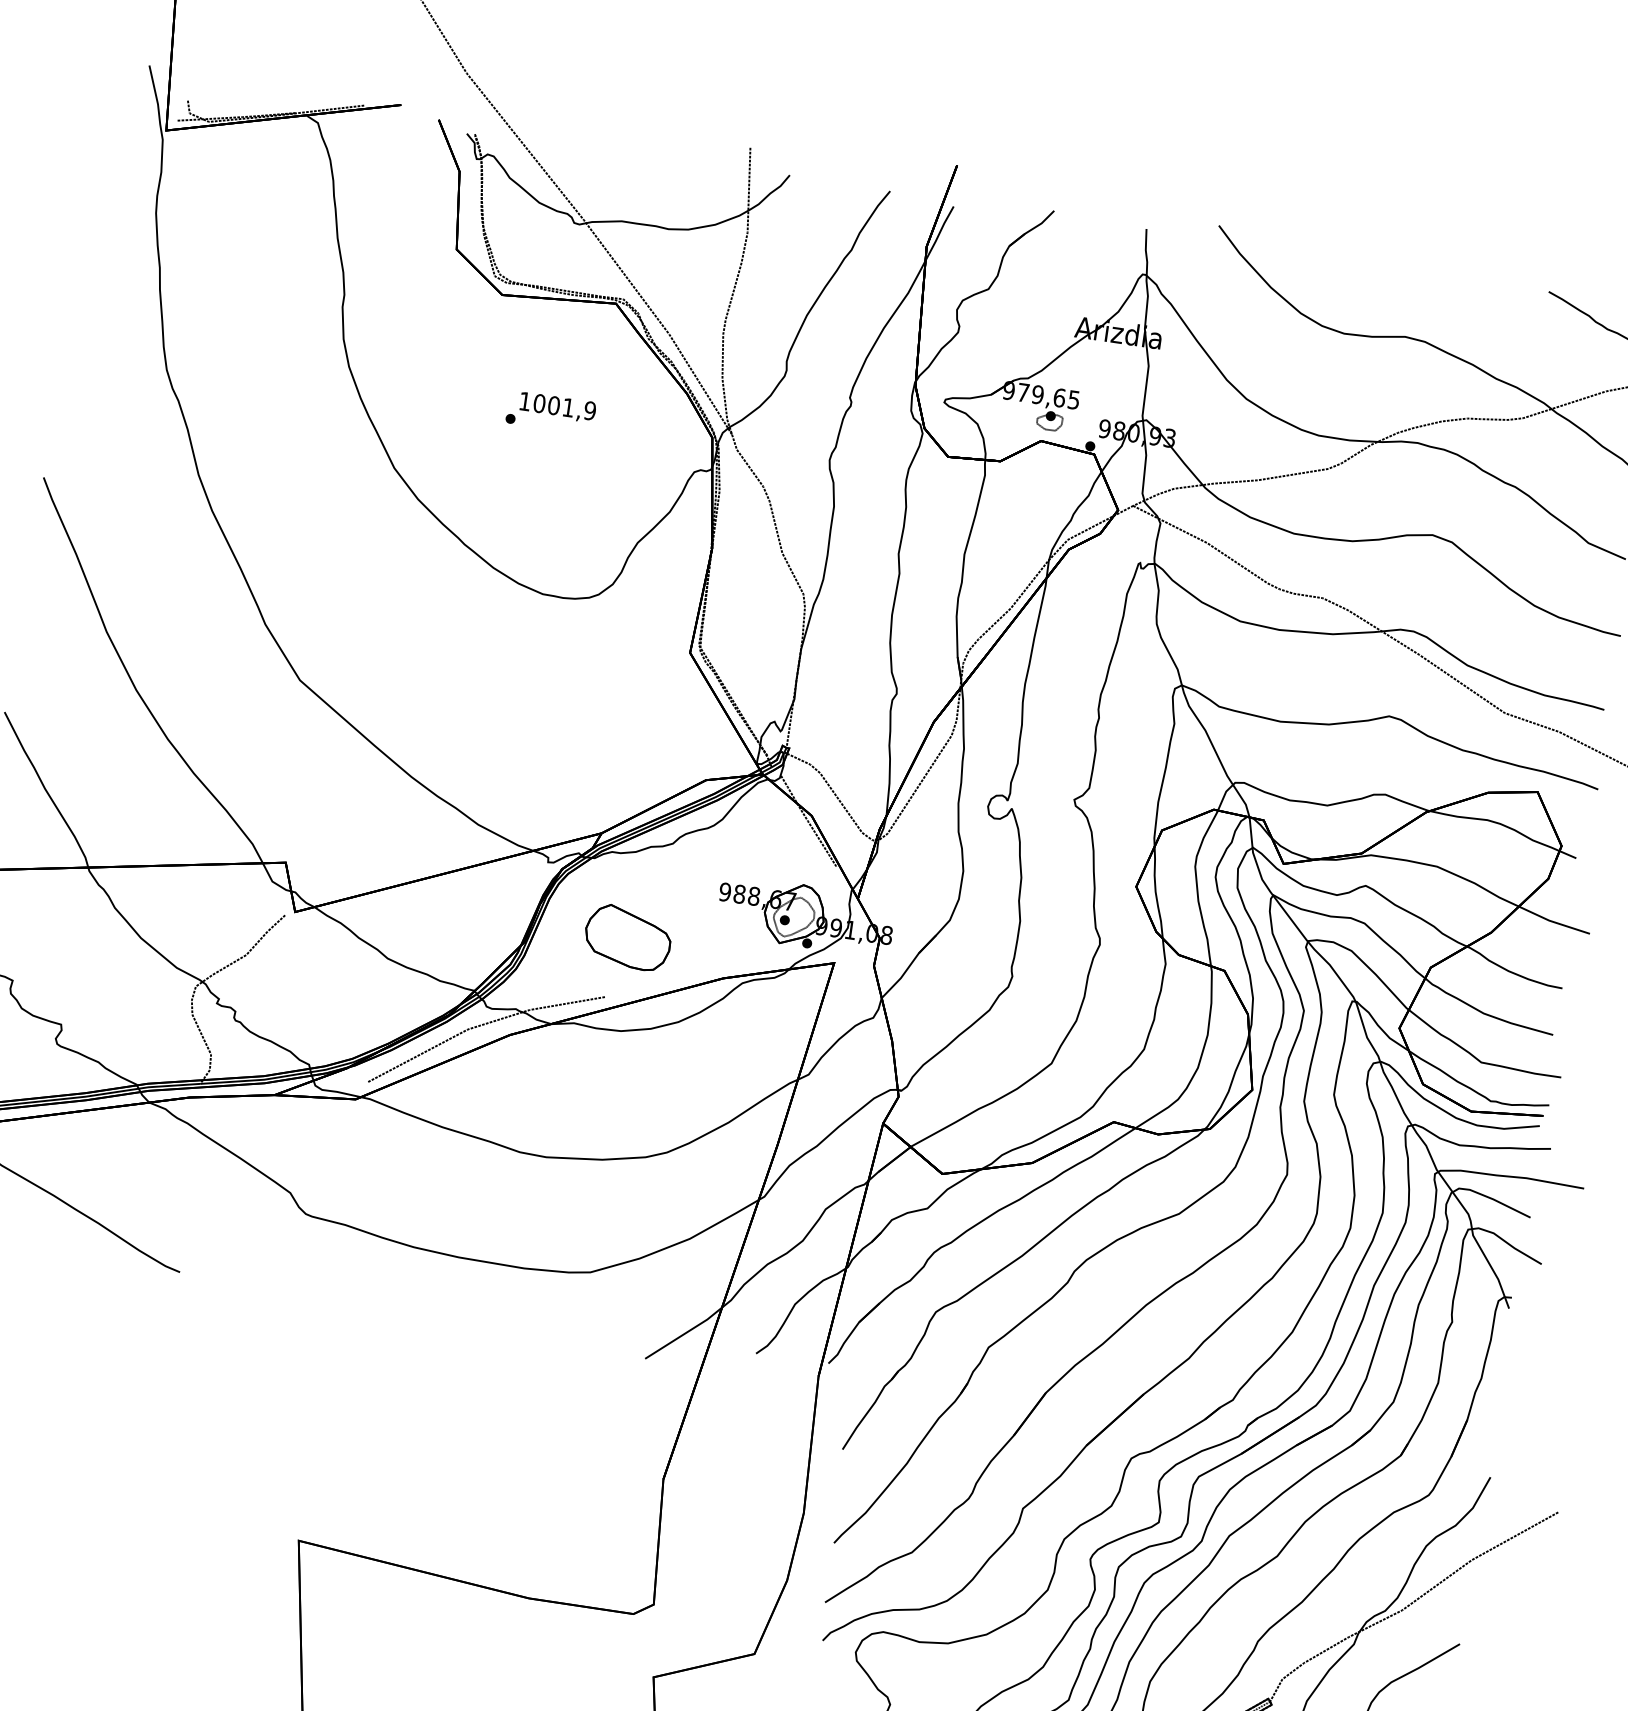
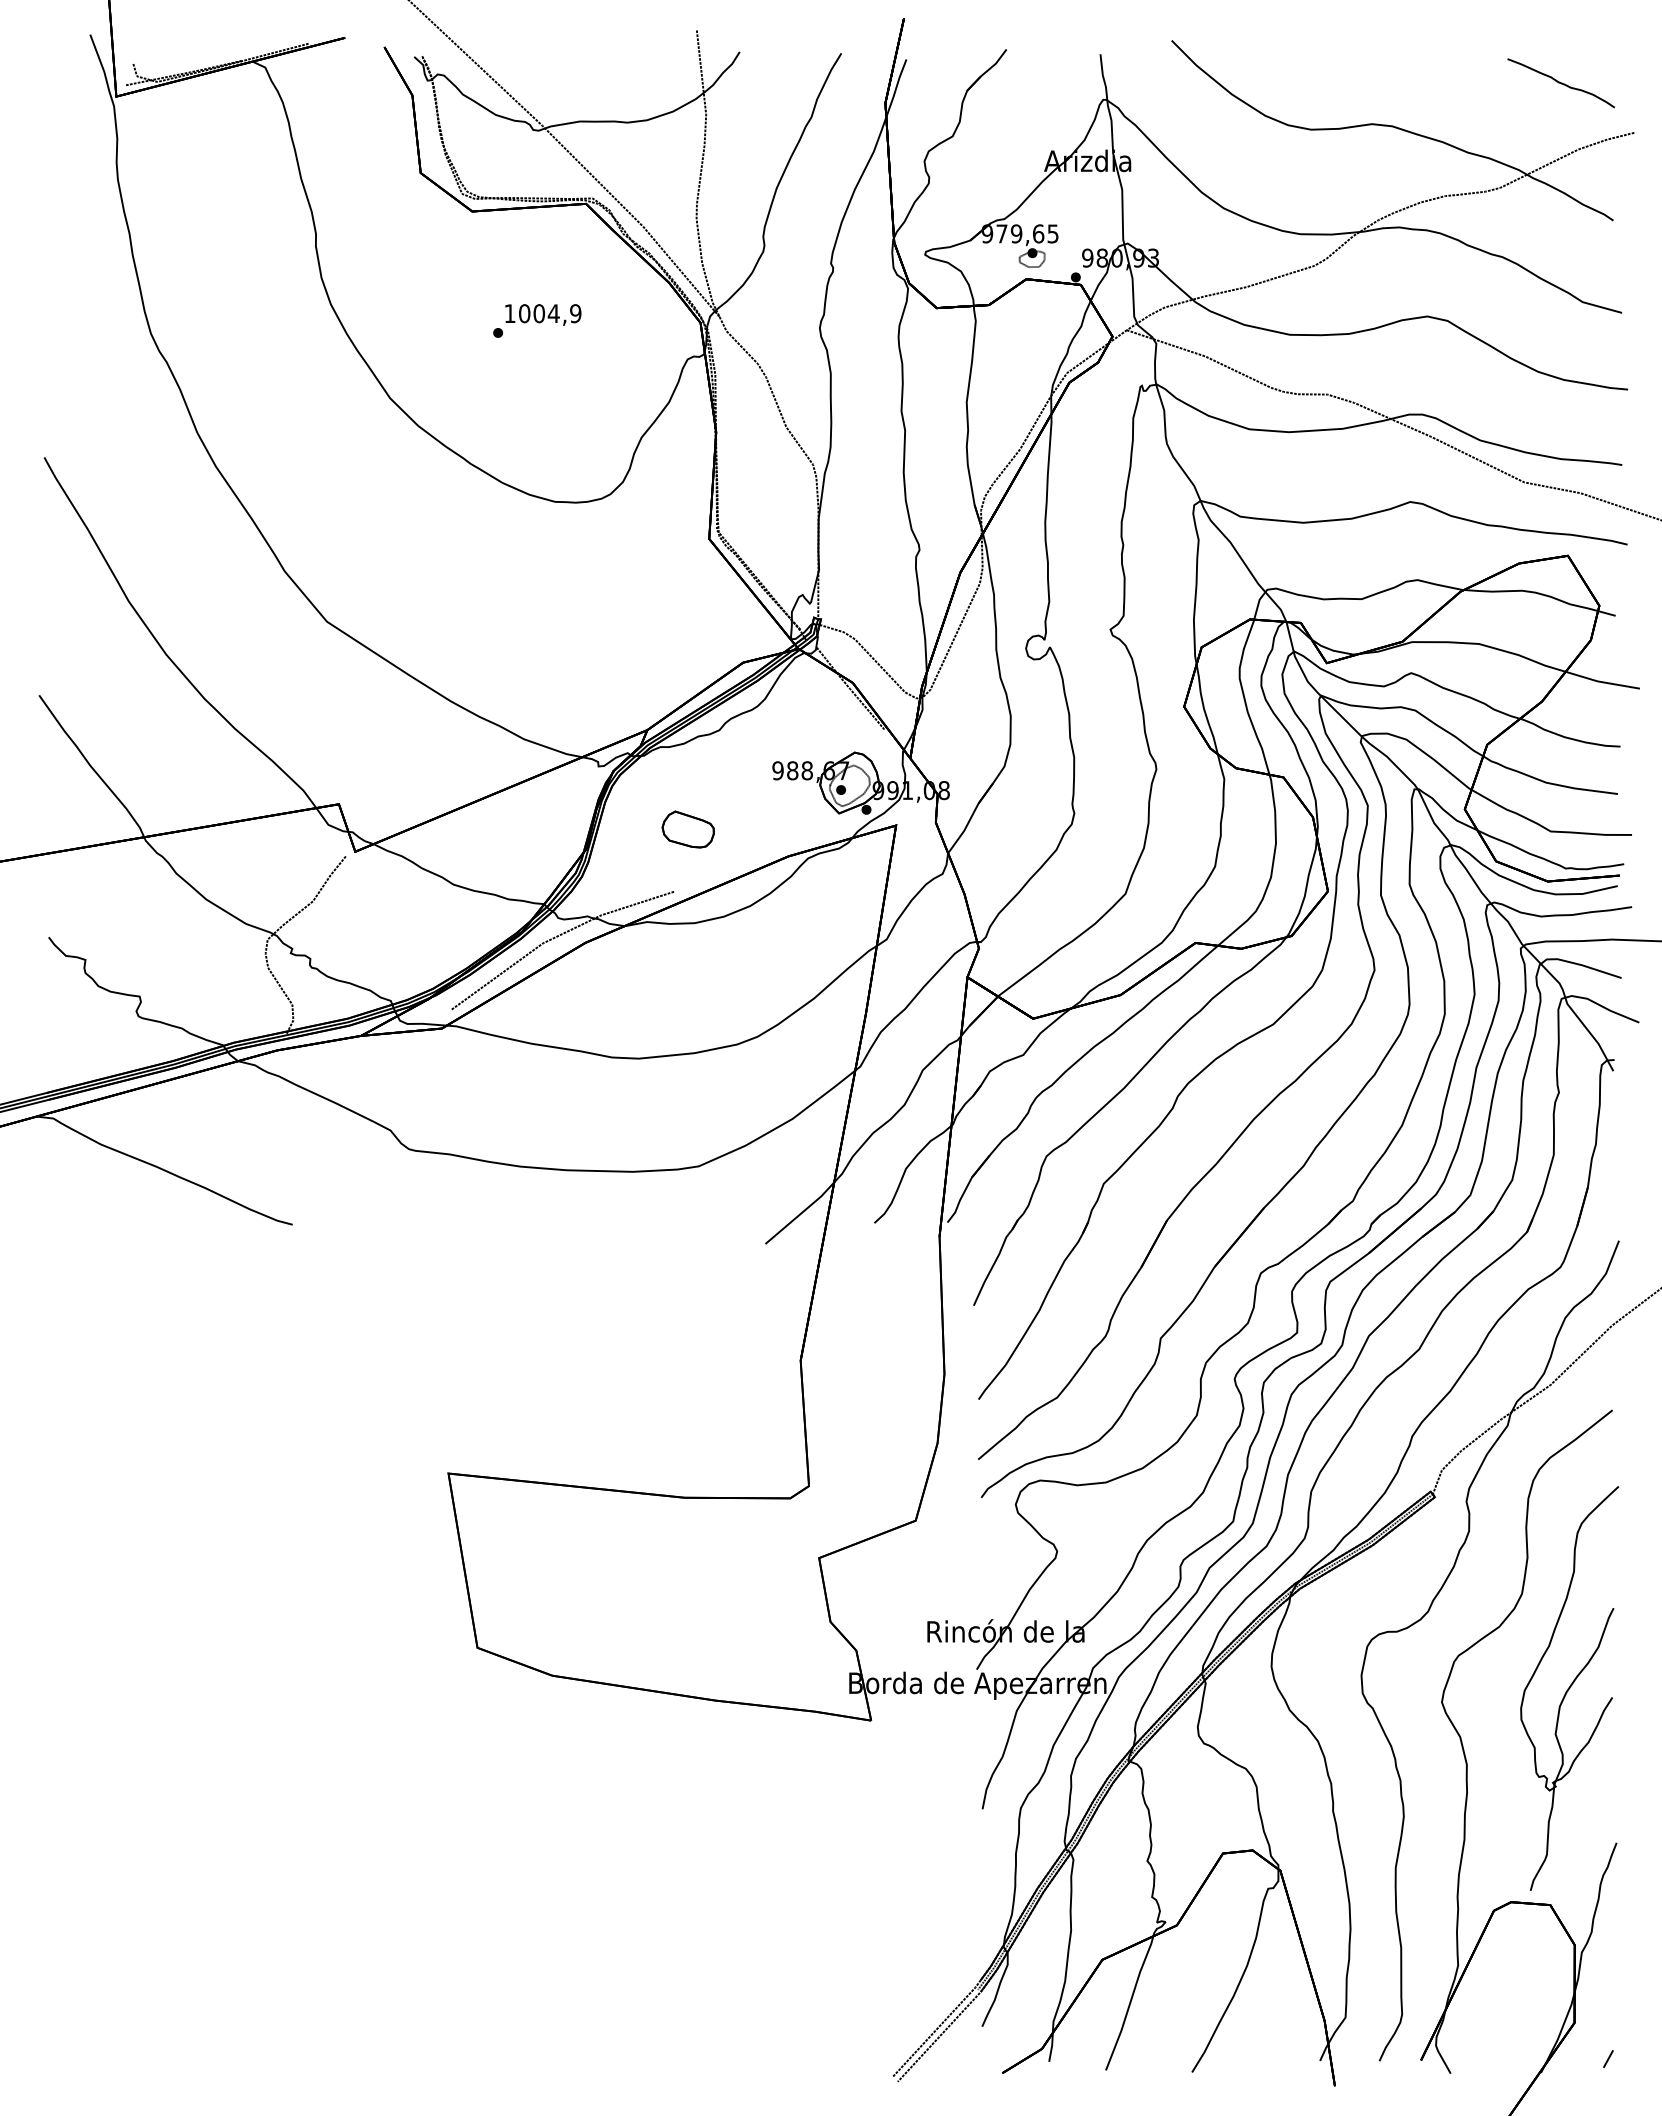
text: (568, 407) -> (553, 313), 1001,9 -> 1004,9
part: (627, 937) -> (687, 829), size x0.6

